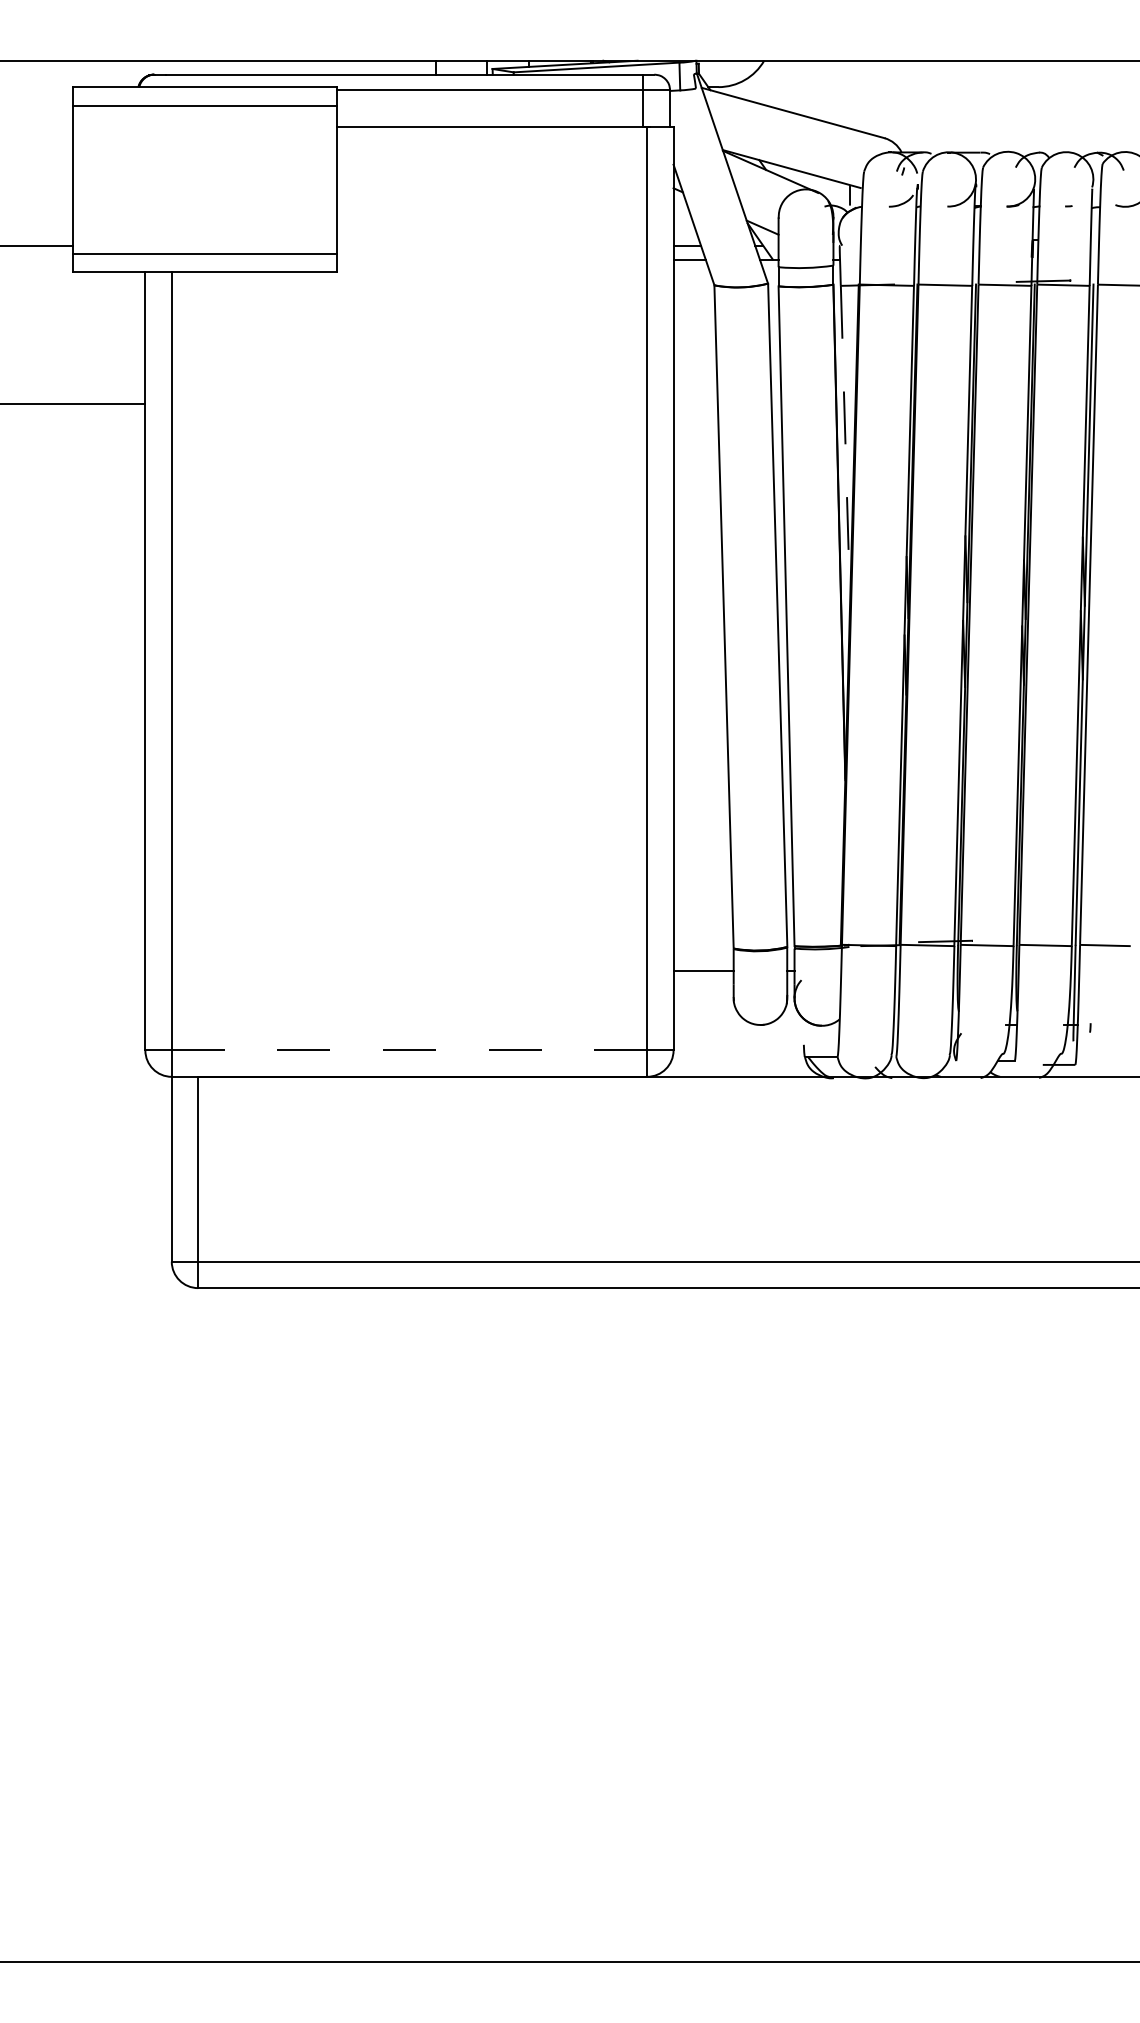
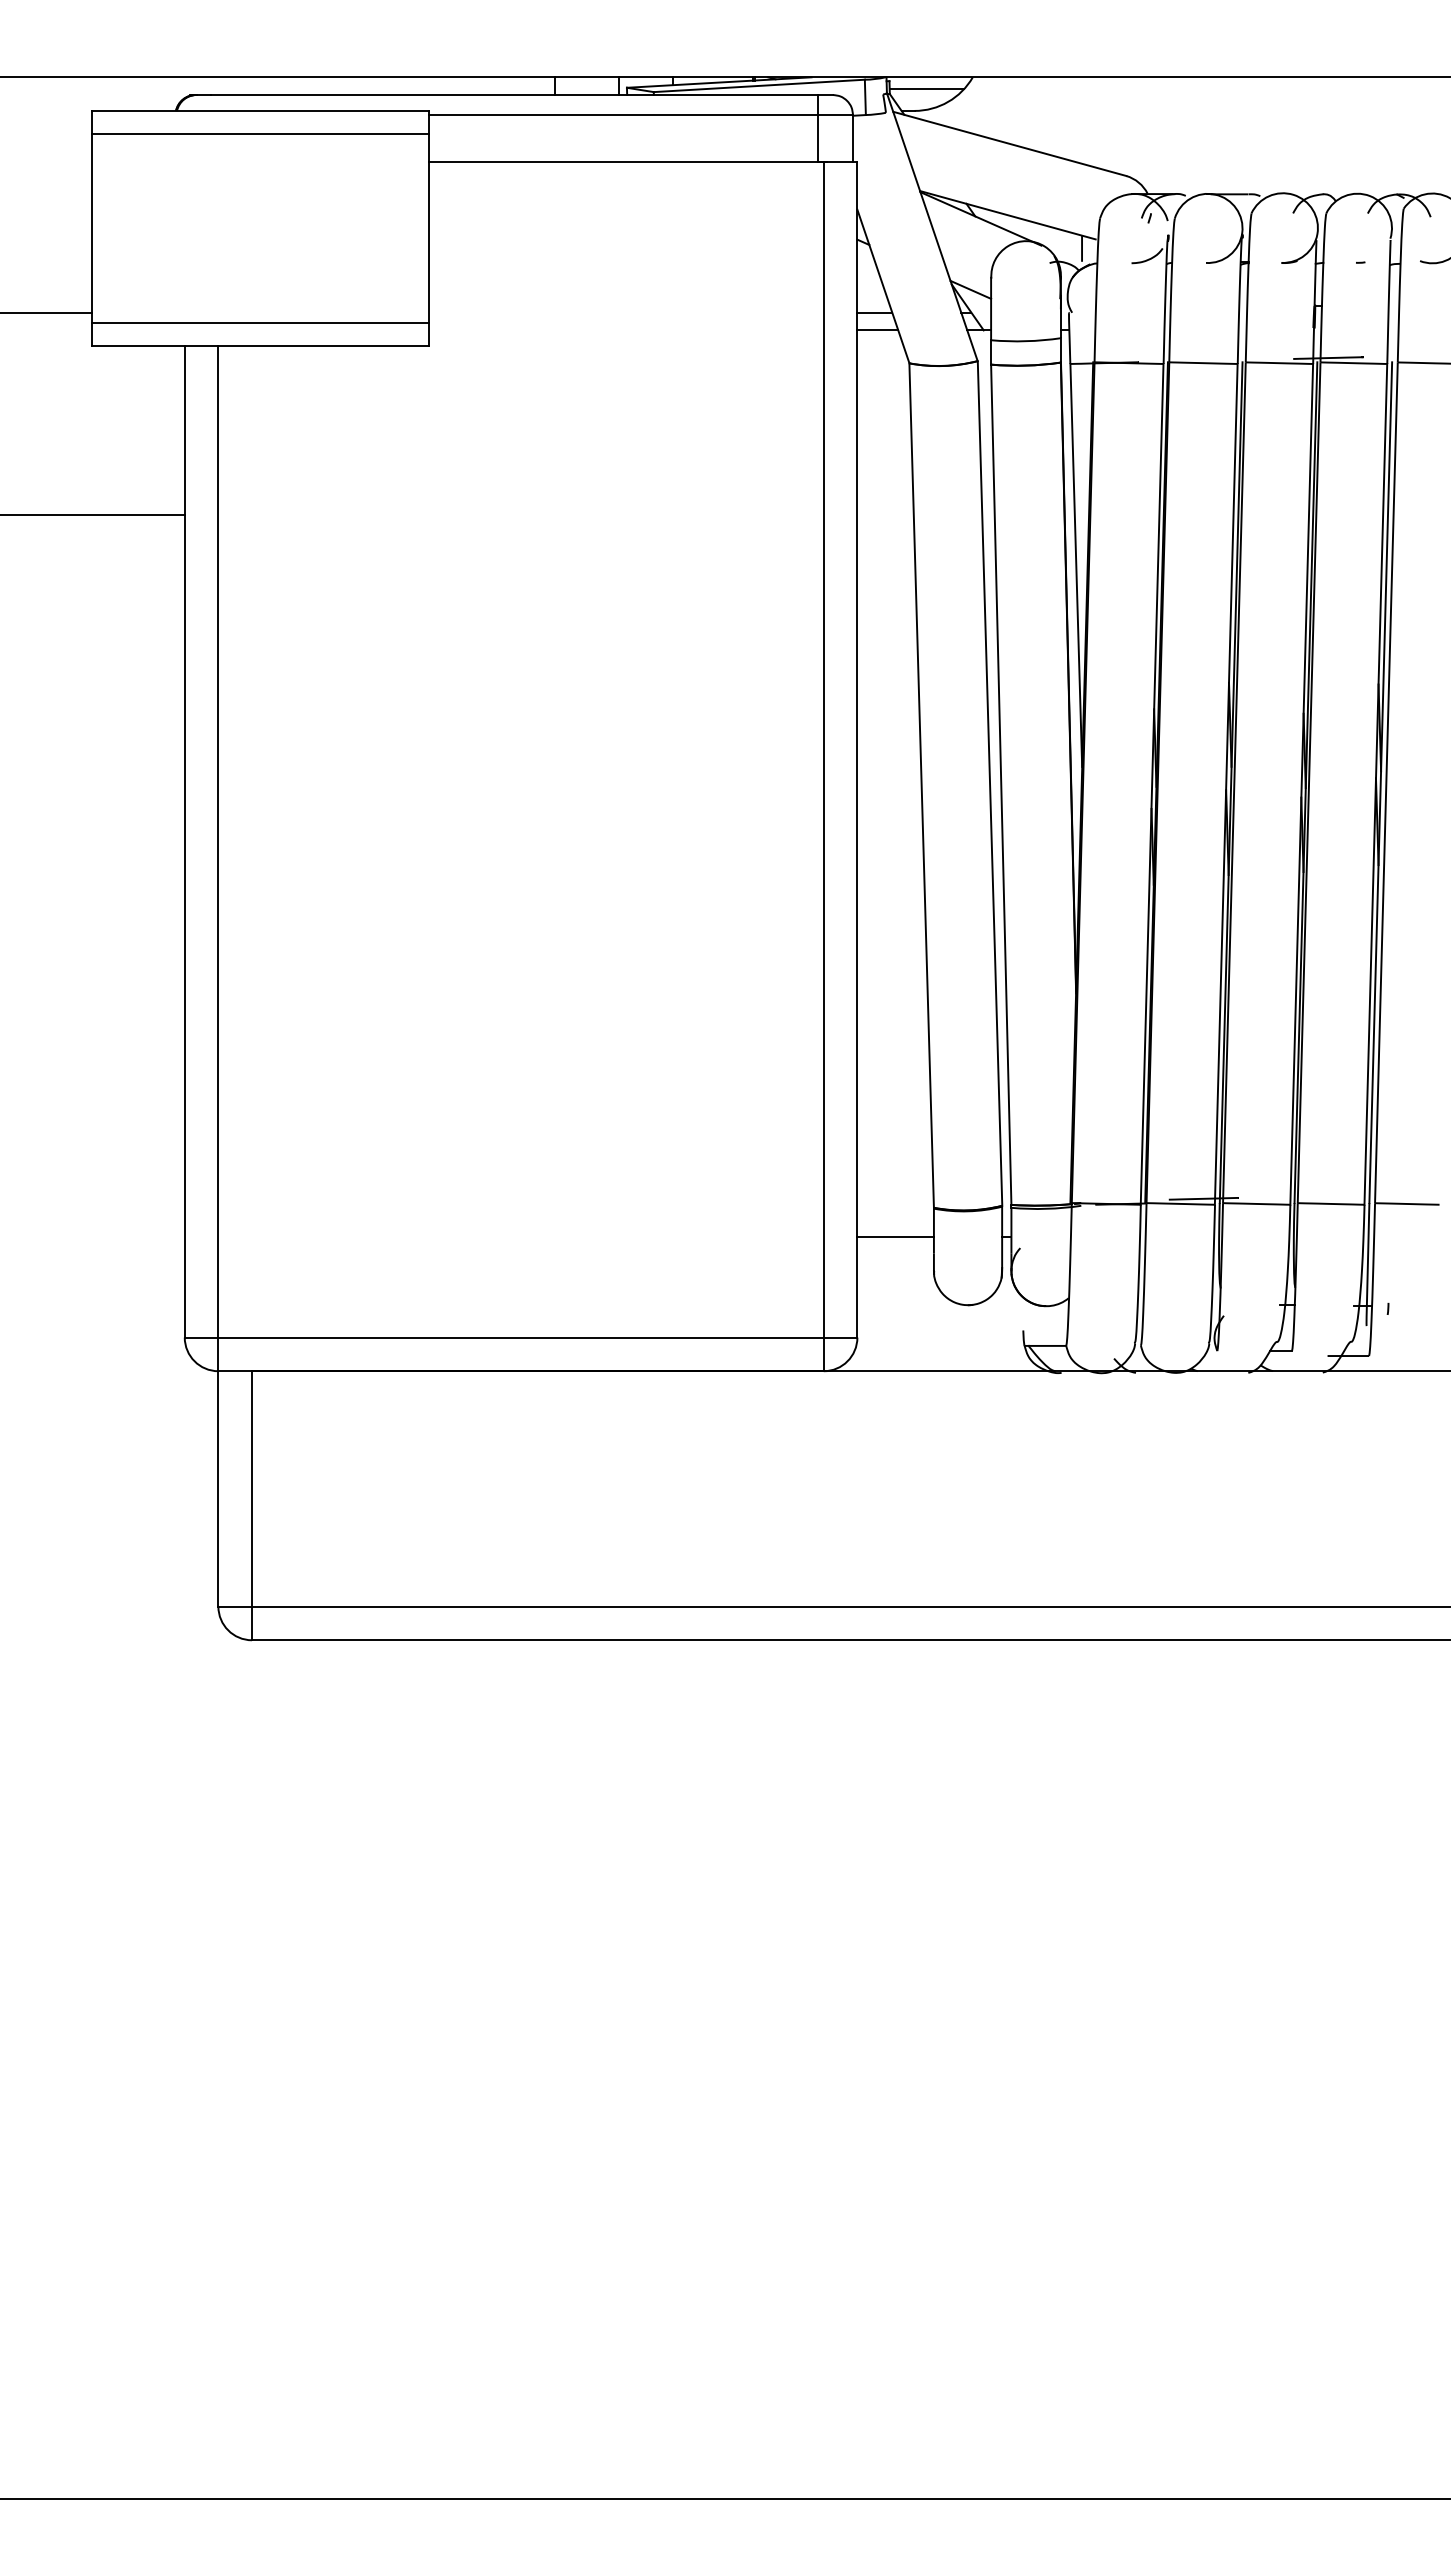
line: (727, 70) -> (926, 89), added
line: (845, 444) -> (1076, 565), dashed -> solid
line: (409, 1050) -> (521, 1337), dashed -> solid

